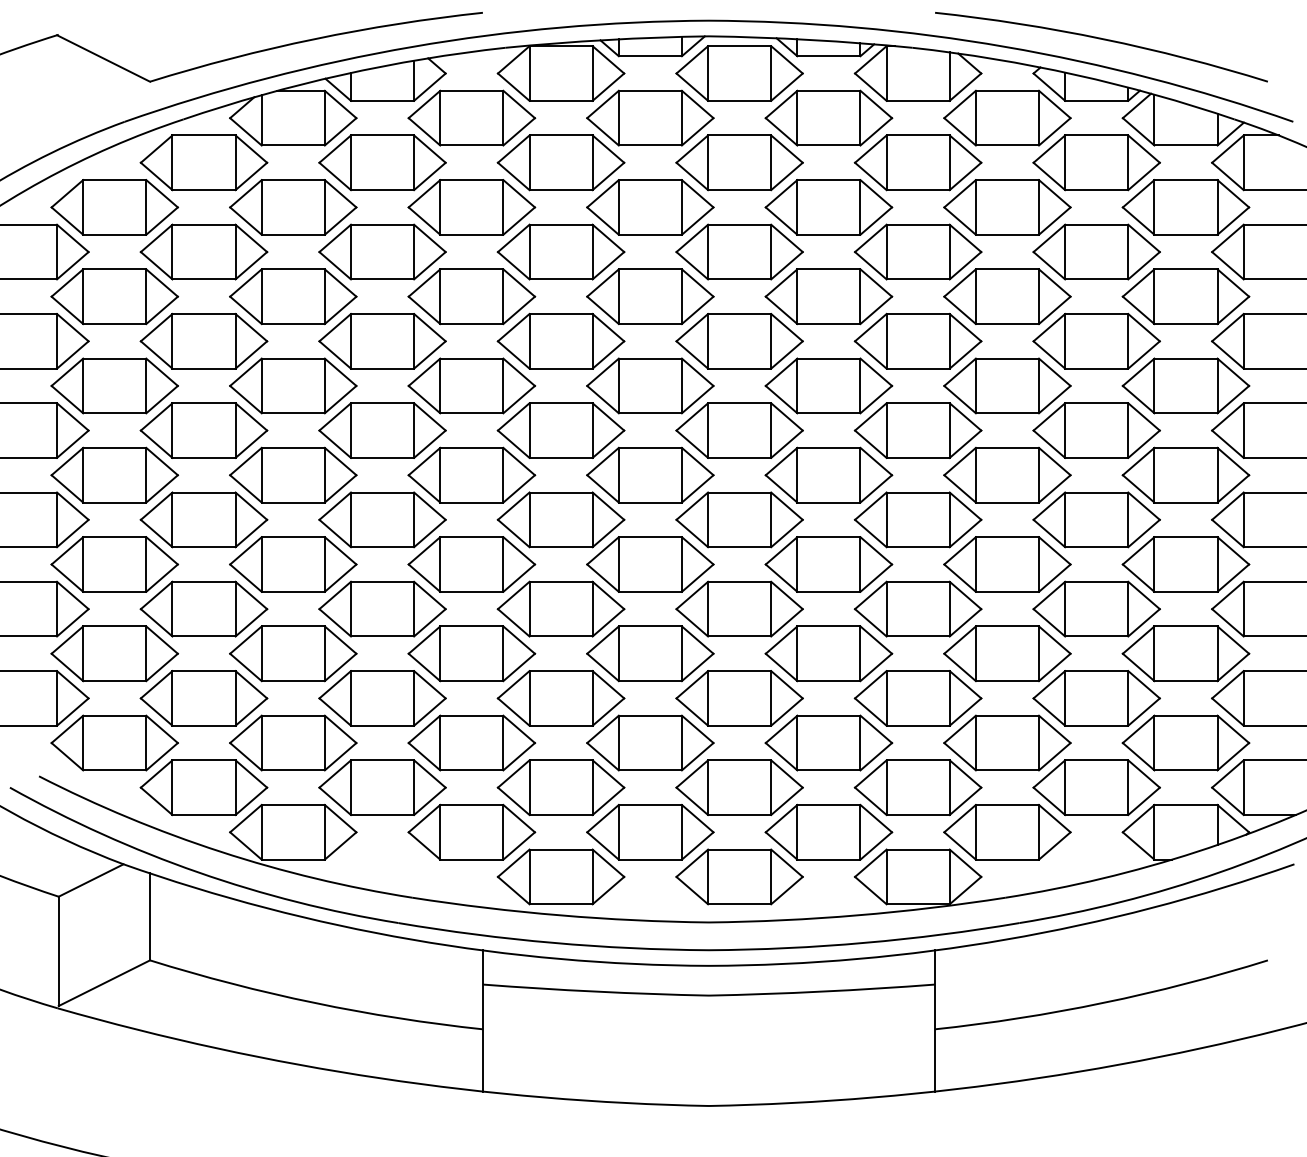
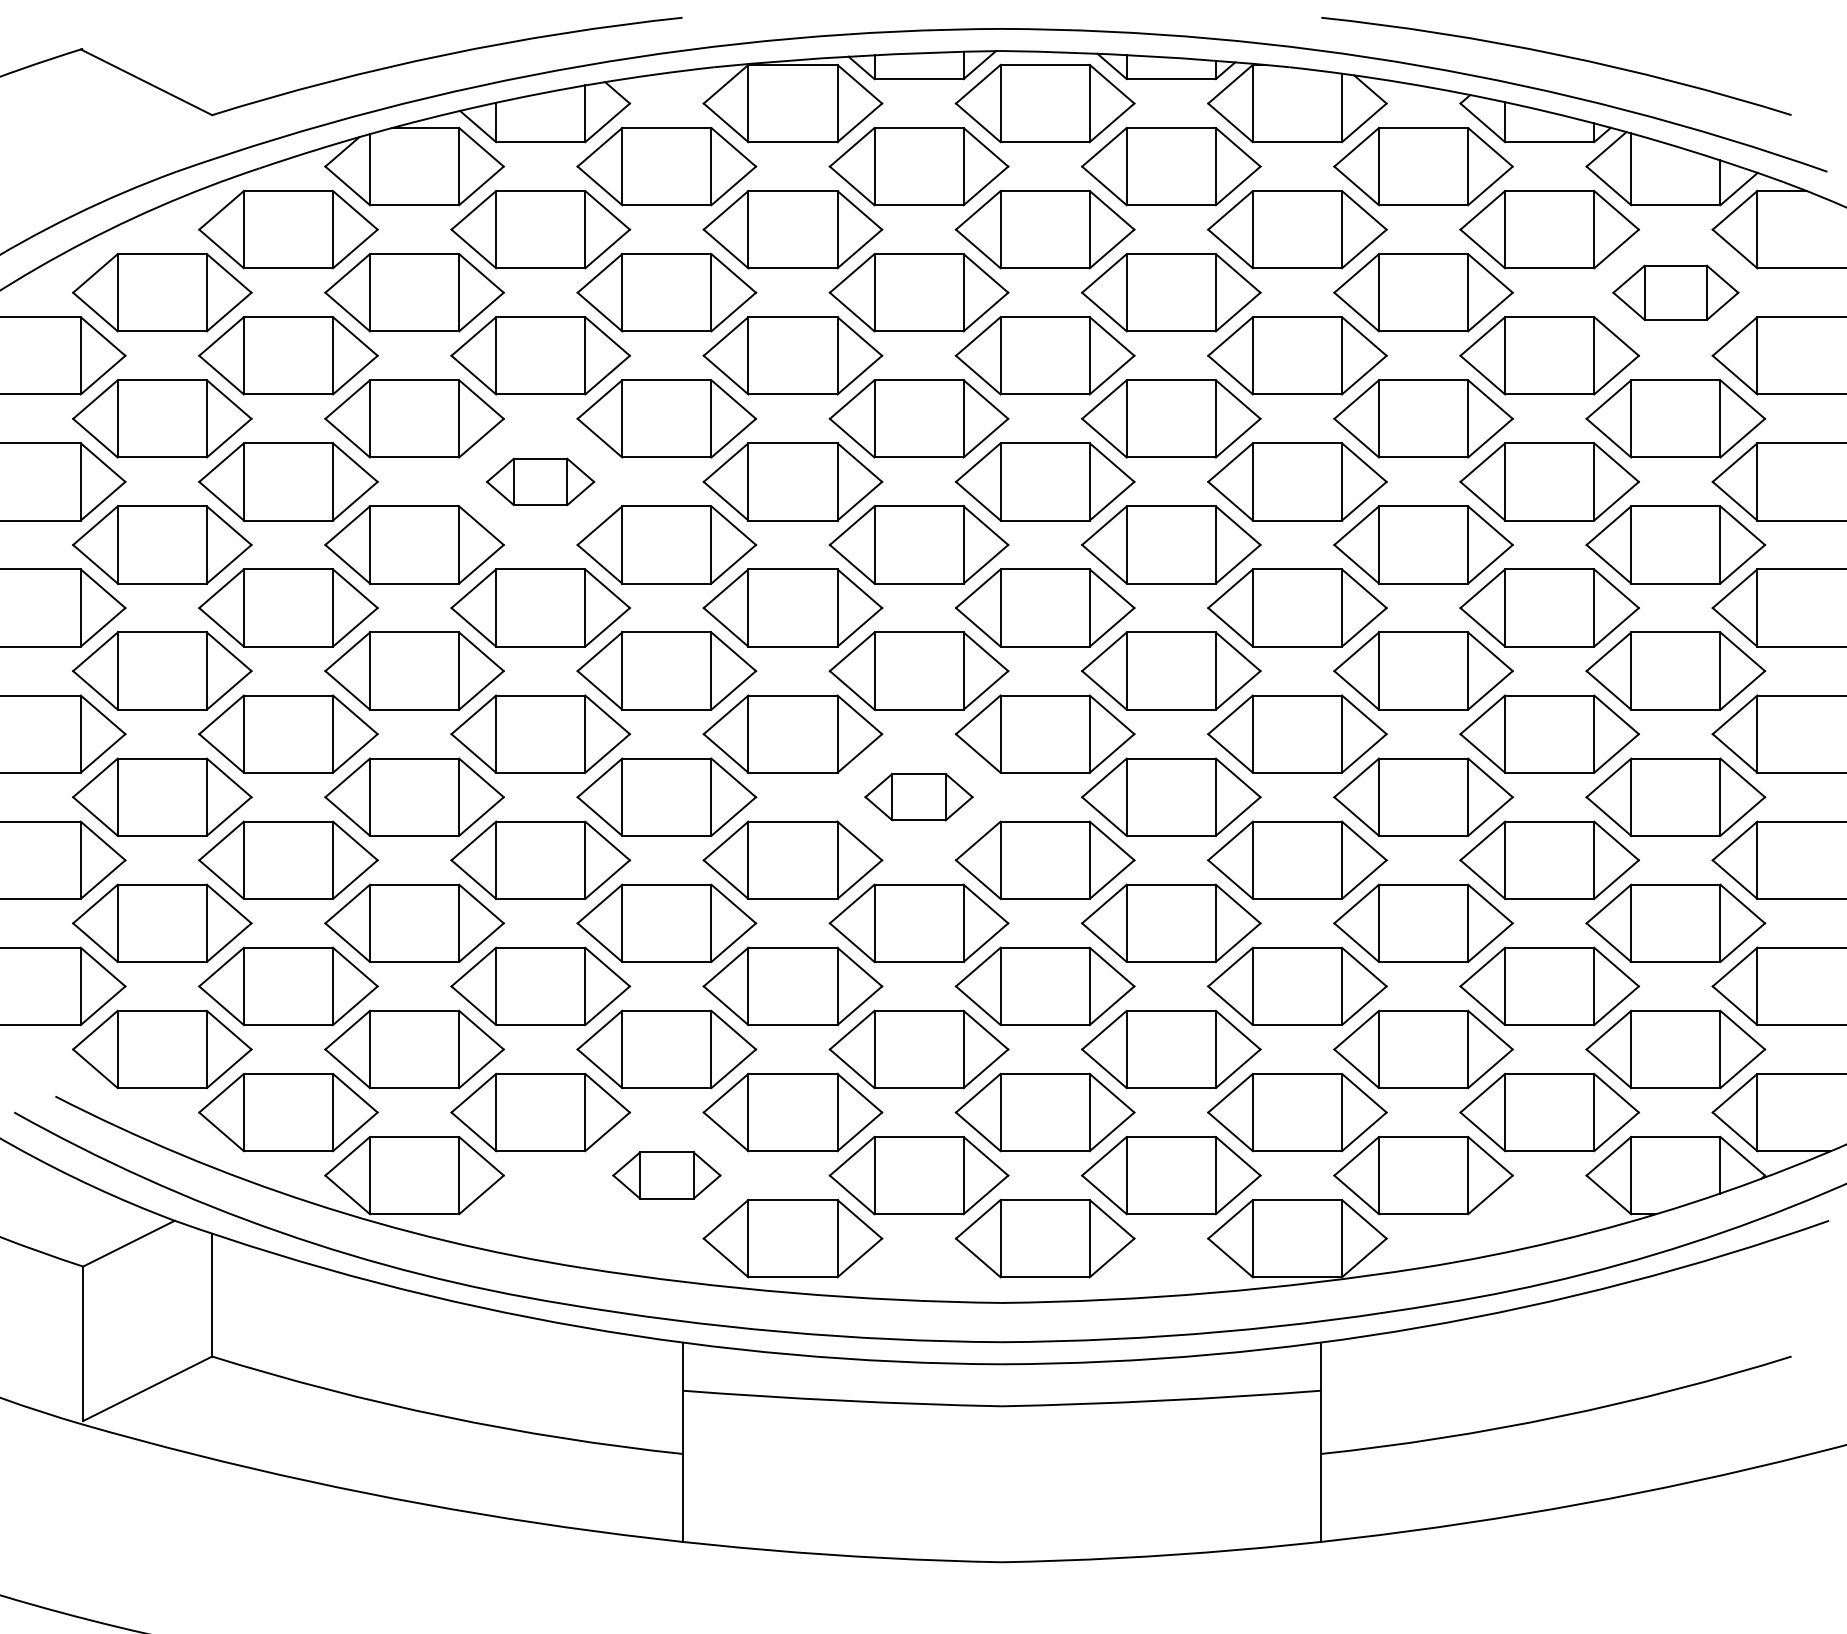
part: (1185, 207) -> (1675, 292), size x0.7
part: (382, 341) -> (540, 481), size x0.6
part: (649, 563) -> (918, 796), size x0.6
part: (471, 832) -> (666, 1175), size x0.6

